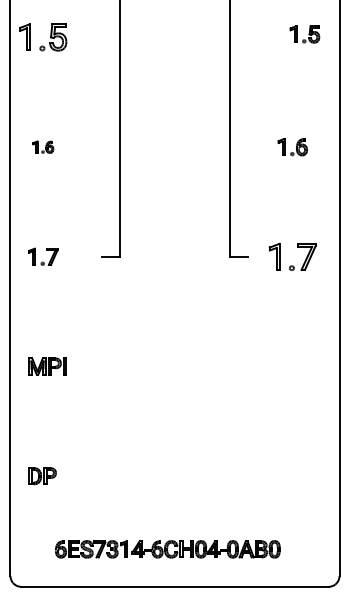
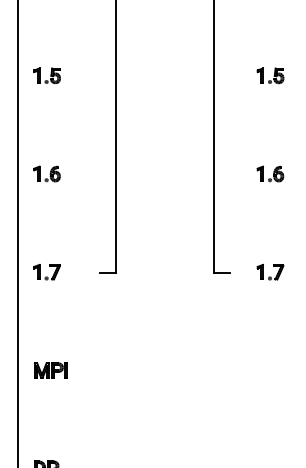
part: (304, 34) -> (270, 75), moved
part: (43, 37) -> (47, 75), size x0.62
part: (43, 147) -> (47, 174), size x1.43
part: (292, 256) -> (270, 271), size x0.62

